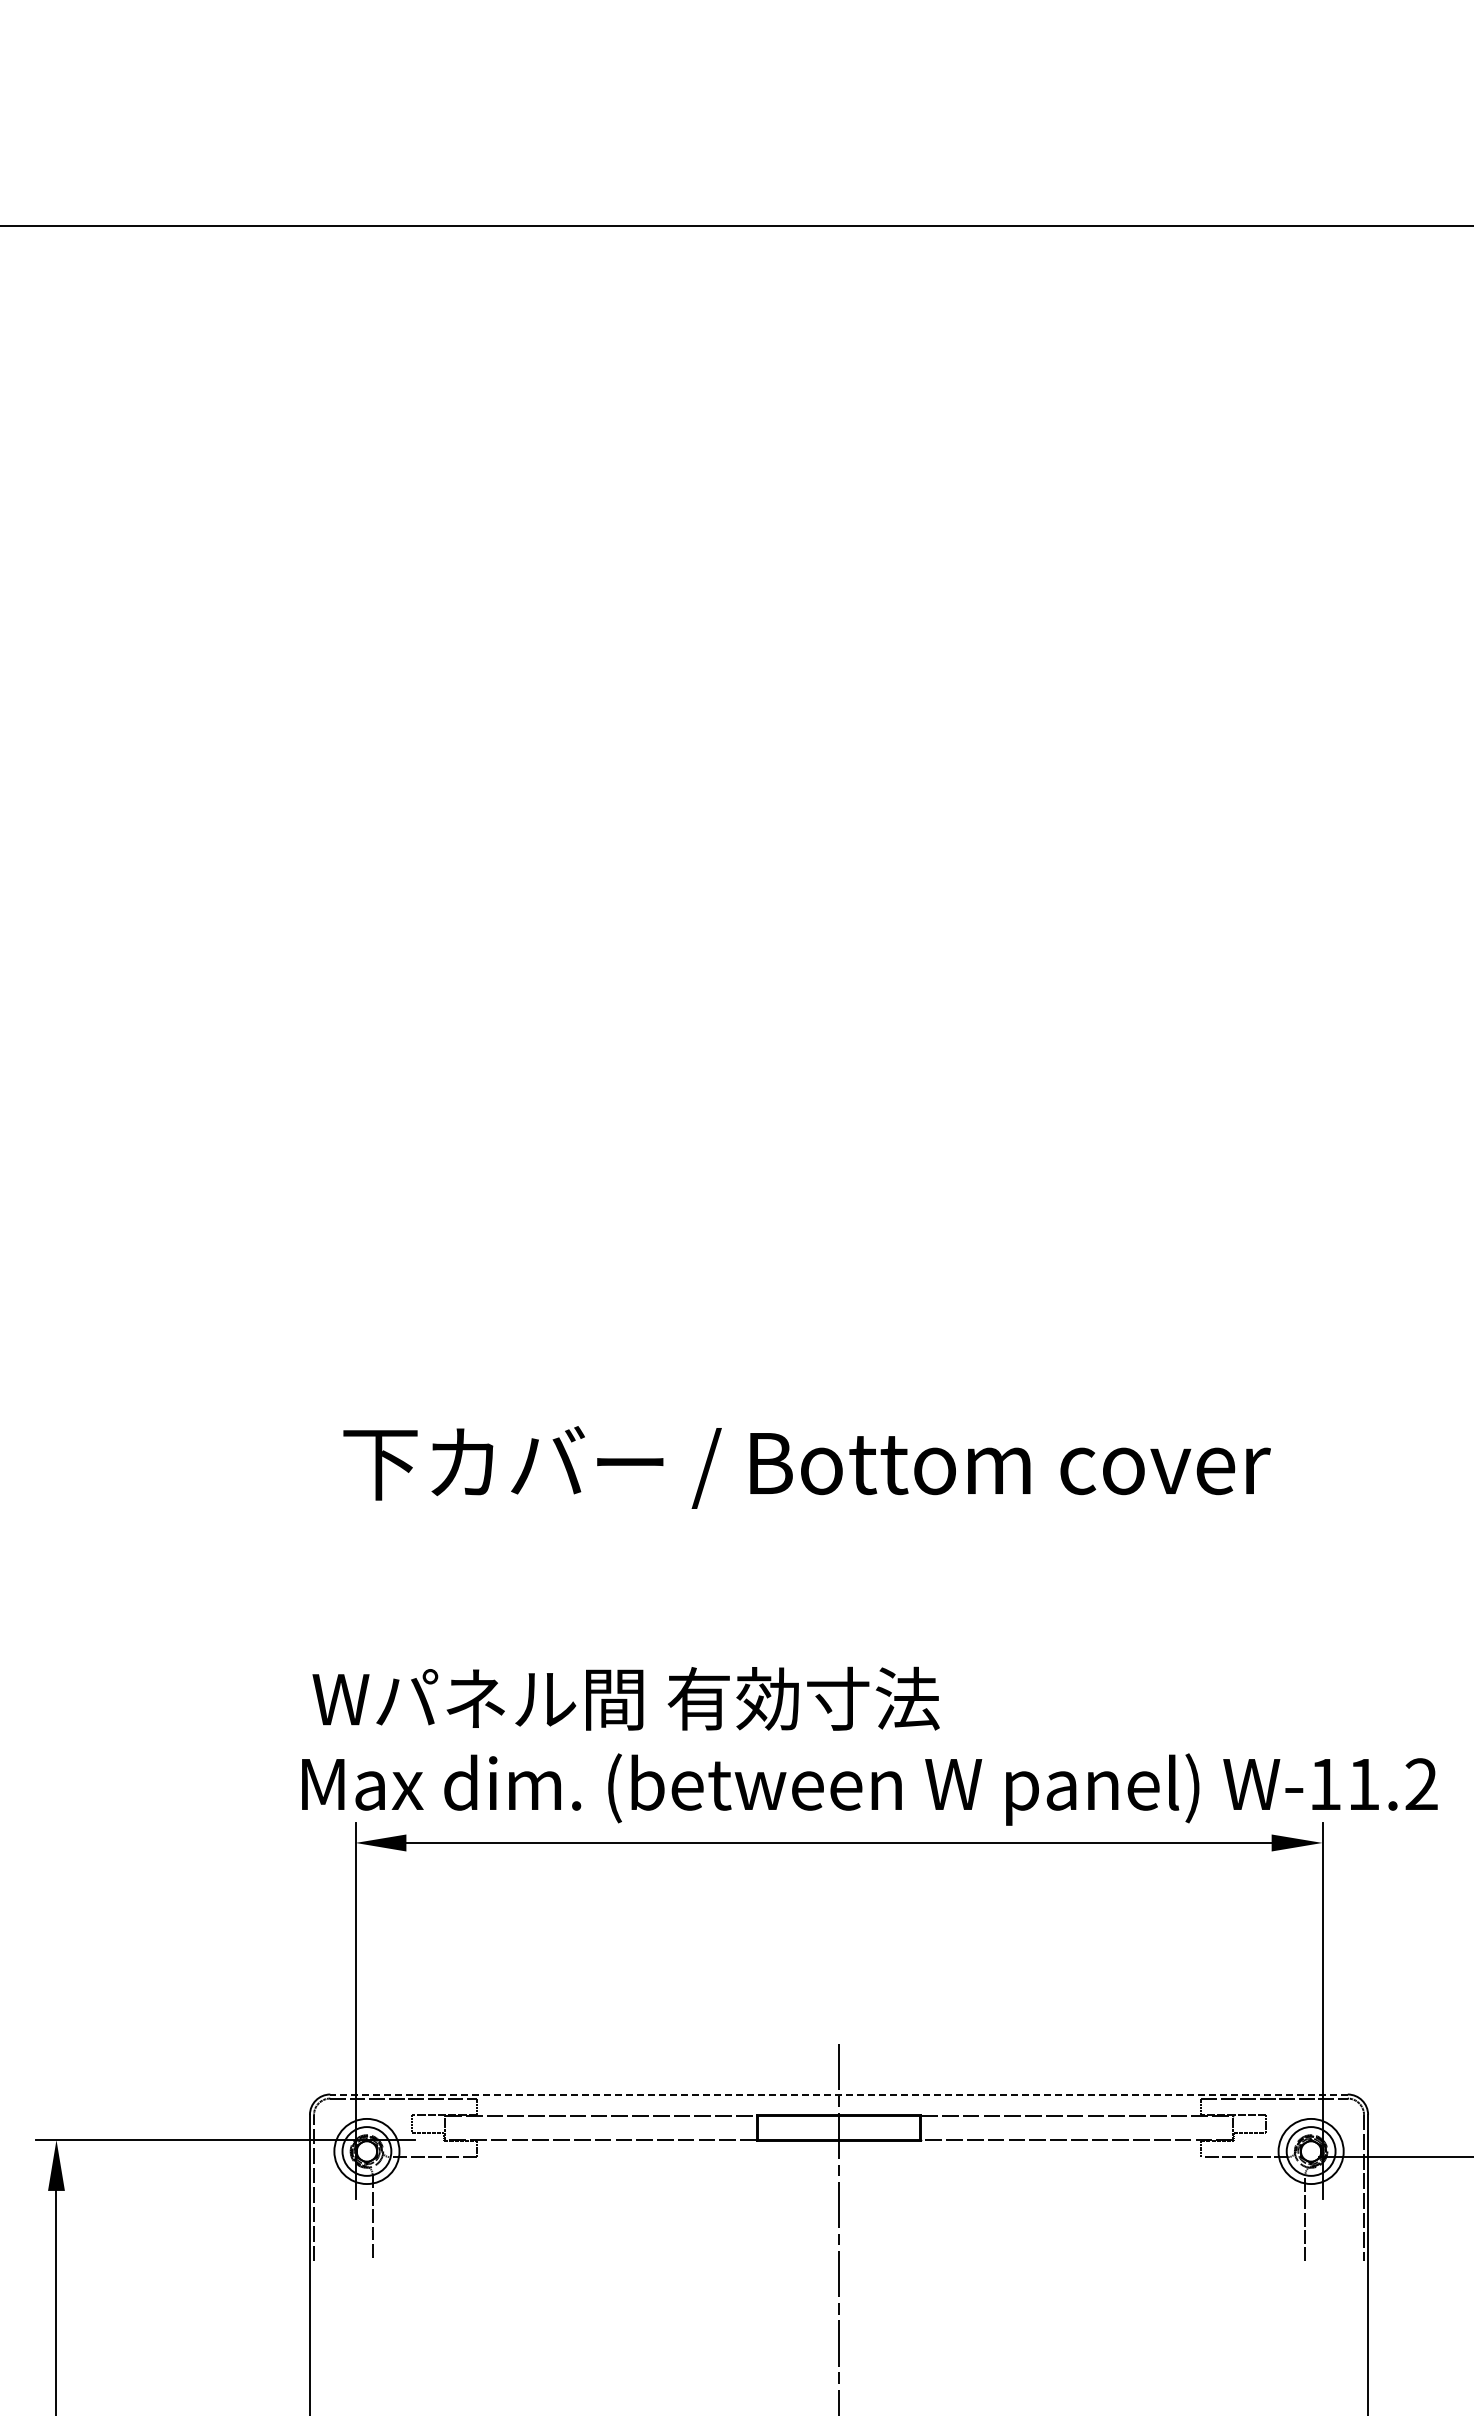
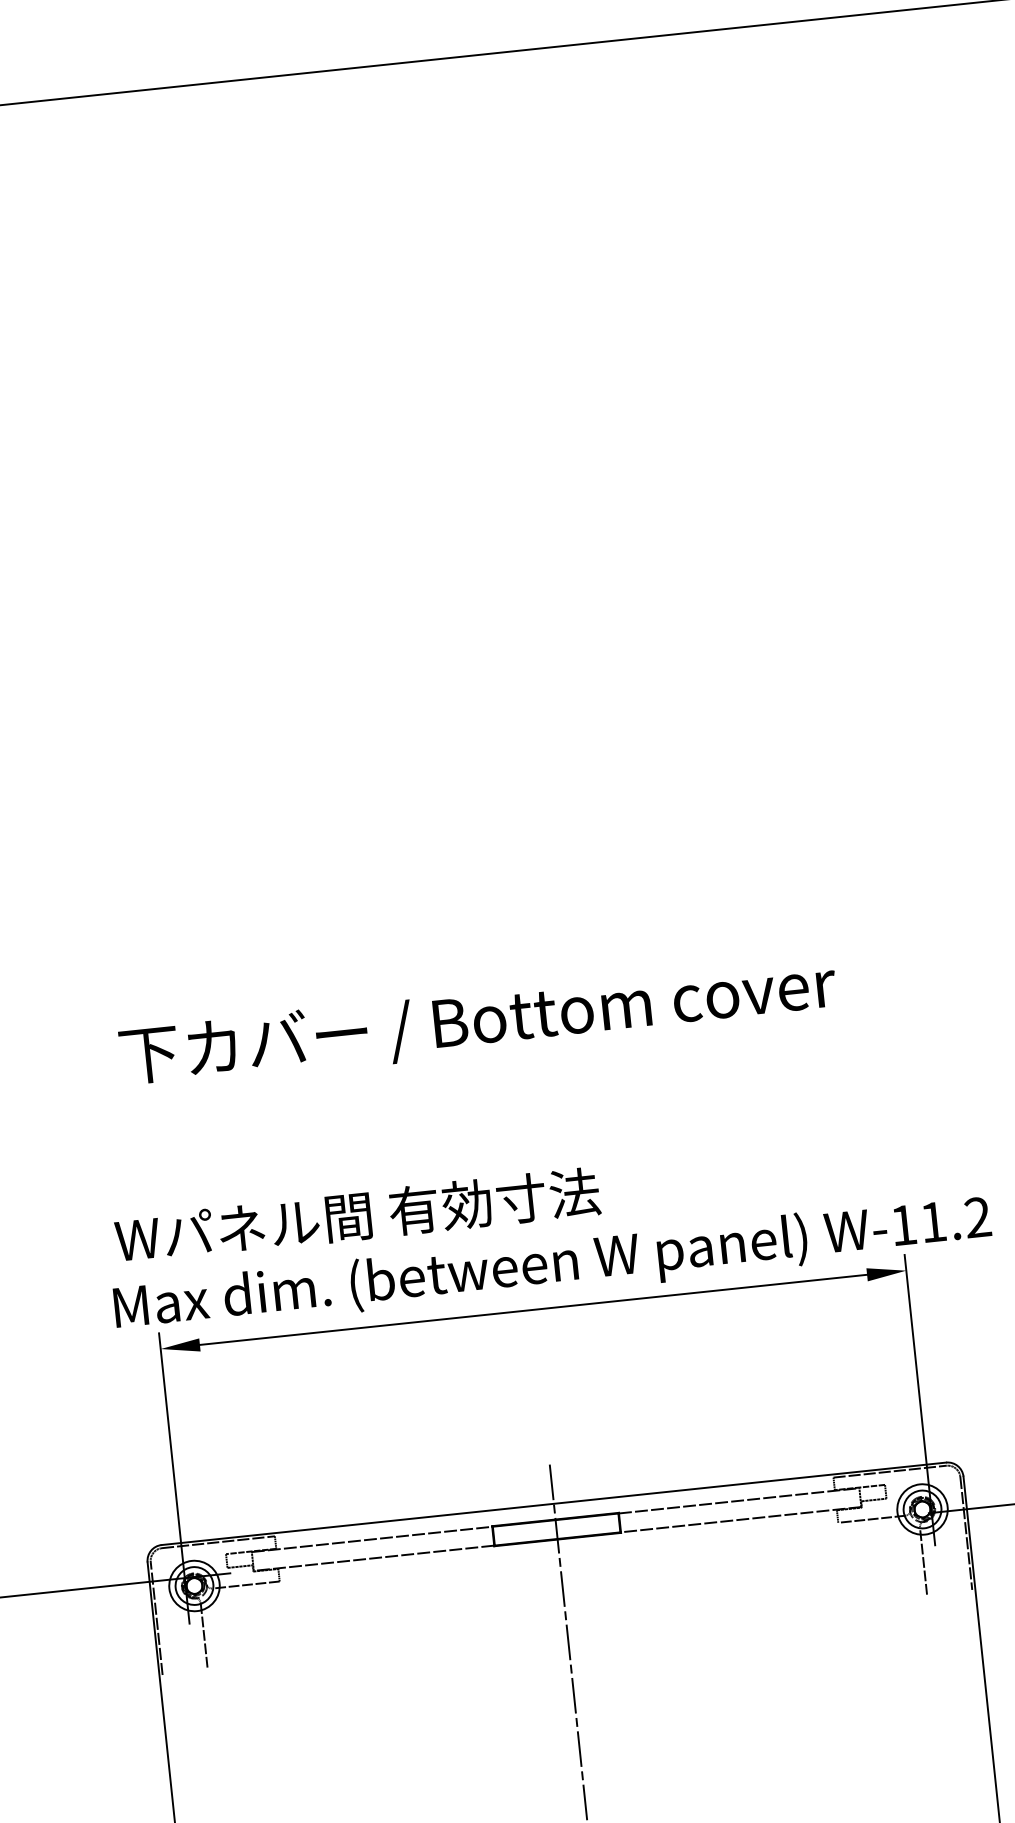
line: (839, 2094) -> (554, 1503), dashed -> solid

